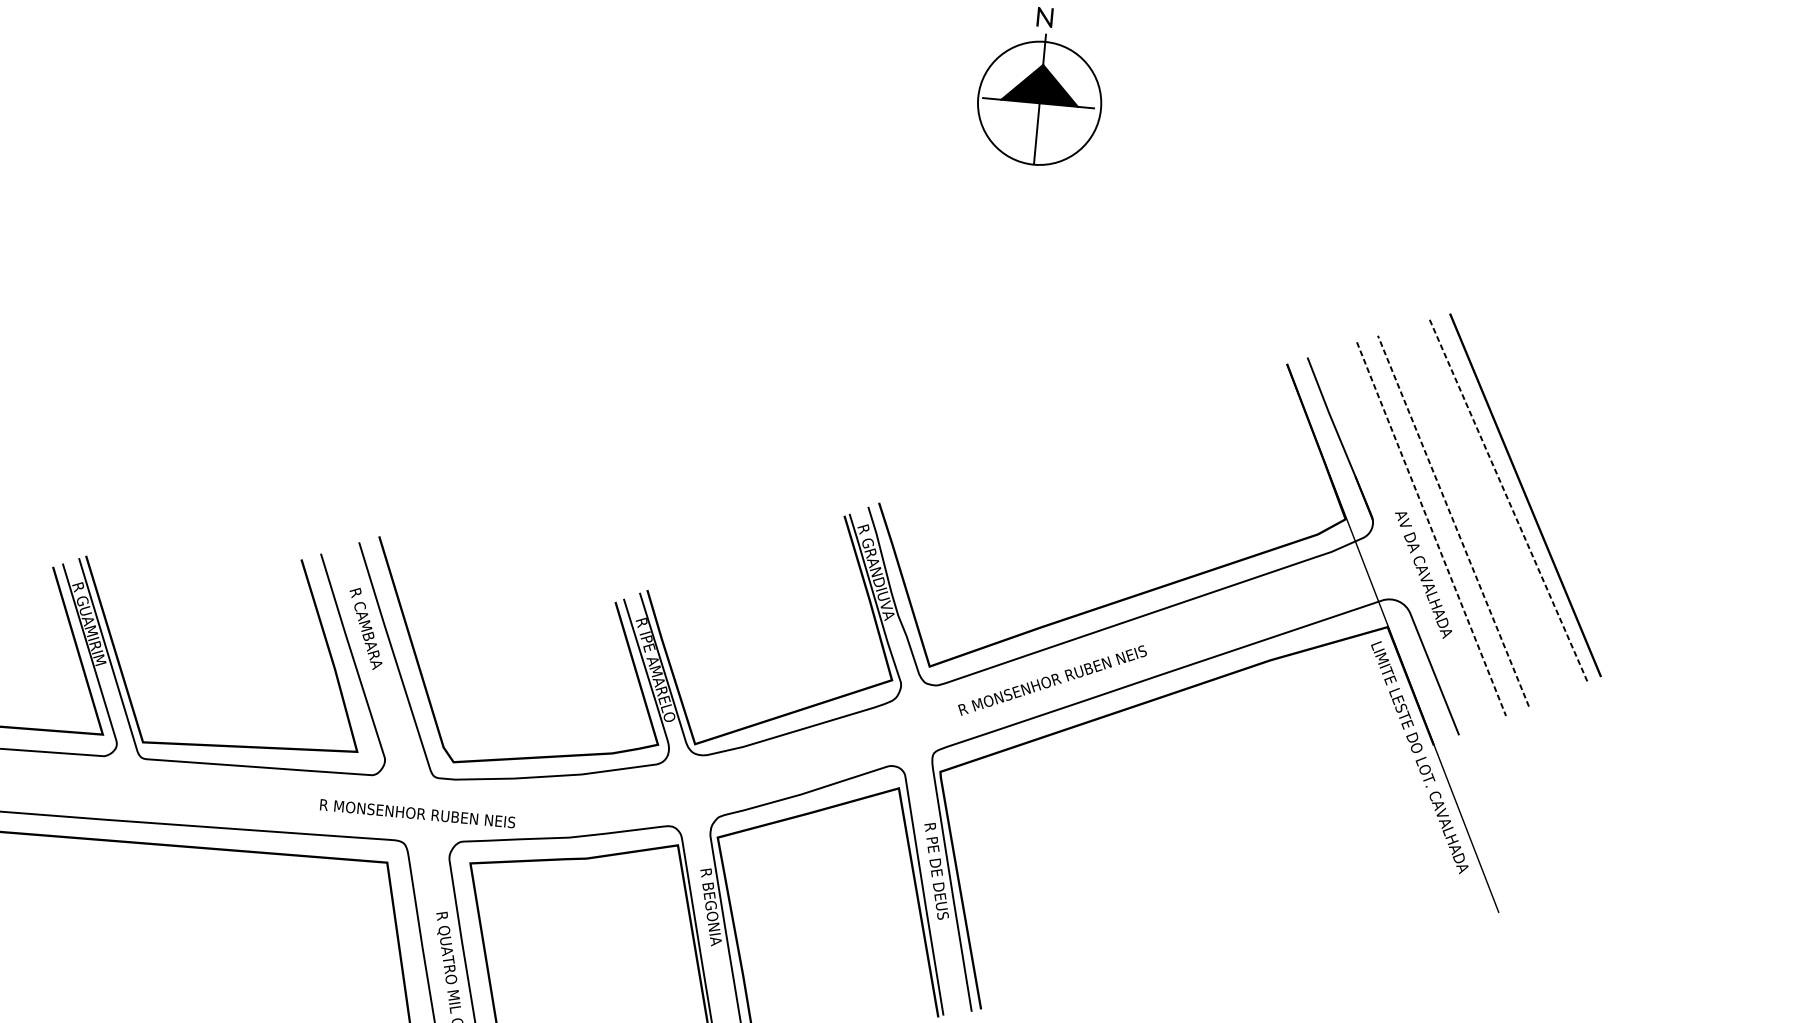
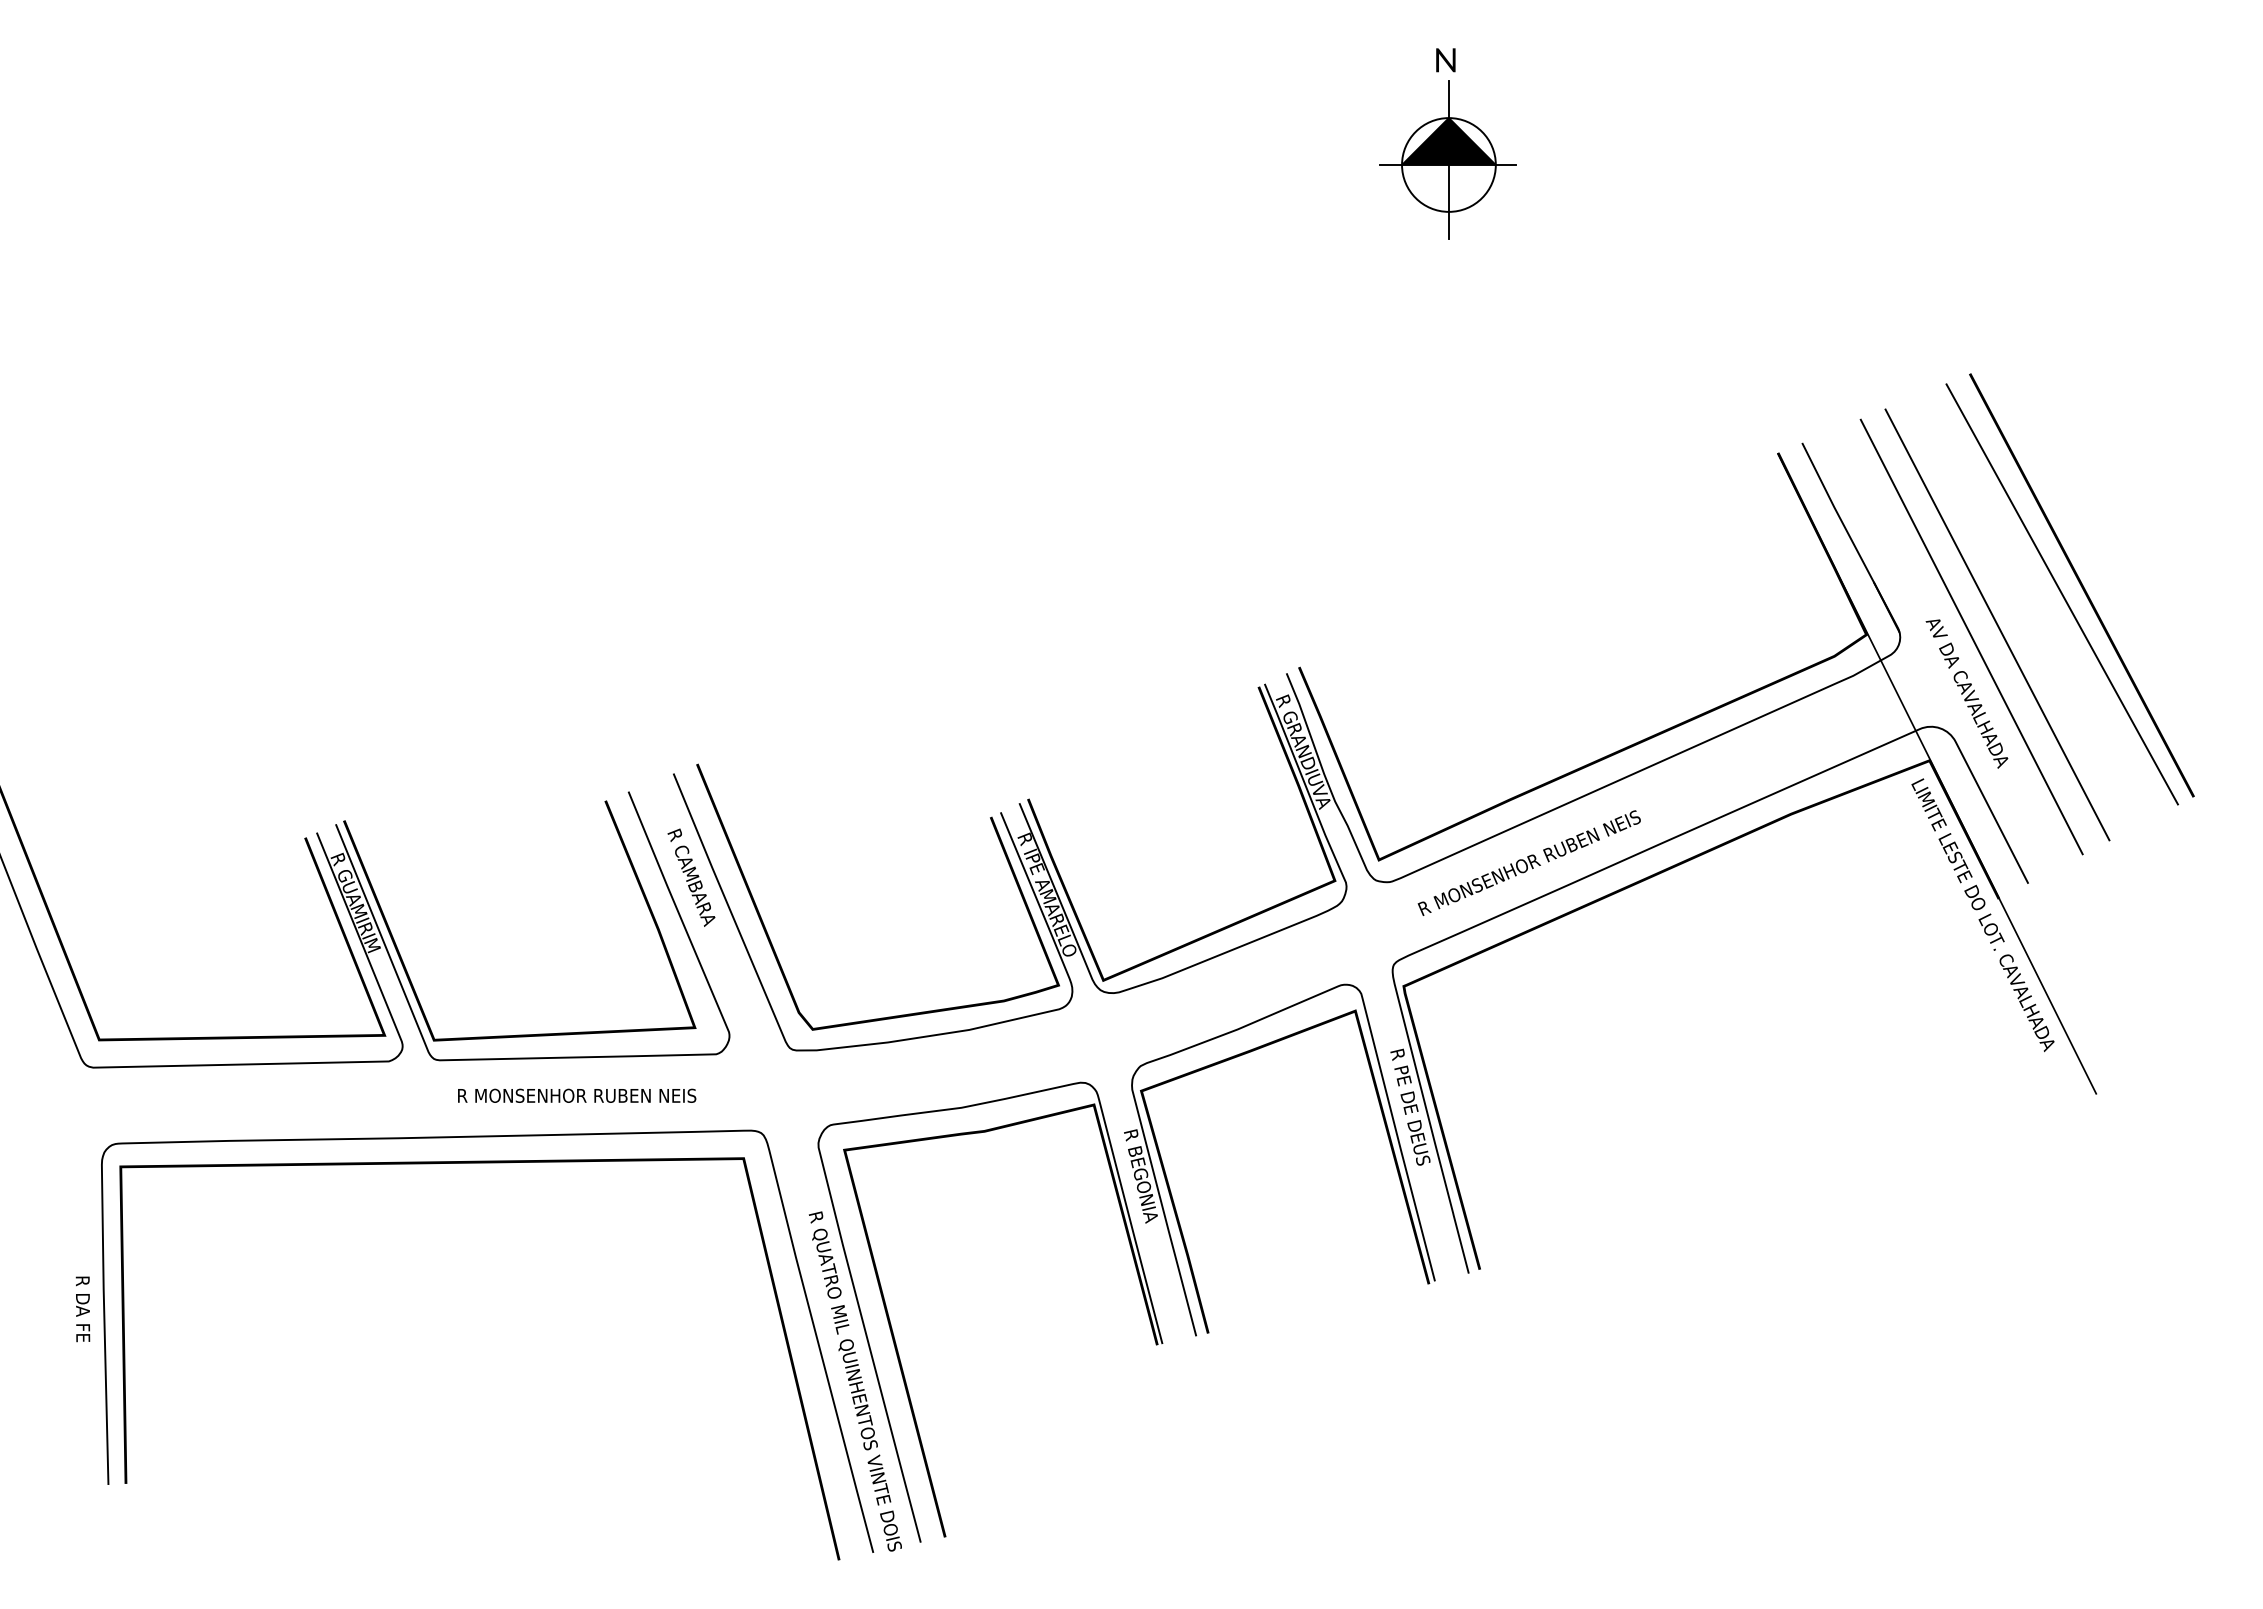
circle: (1039, 102) -> (1448, 164), size x0.62
line: (1508, 501) -> (2062, 594), dashed -> solid
line: (1453, 520) -> (1997, 624), dashed -> solid
line: (1431, 529) -> (1971, 637), dashed -> solid
text: (418, 813) -> (577, 1095), moved

